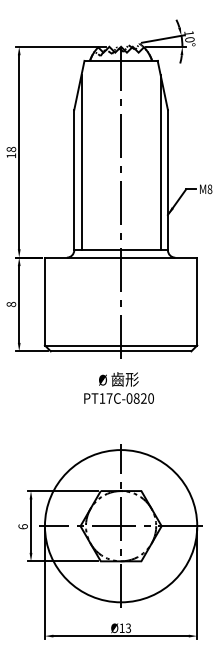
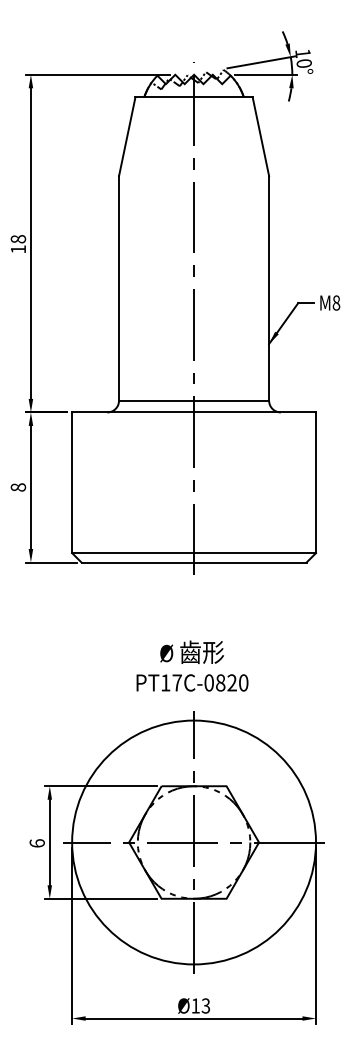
line: (81, 162) -> (130, 260), removed
line: (160, 162) -> (257, 260), removed
text: (118, 387) -> (191, 665), moved

